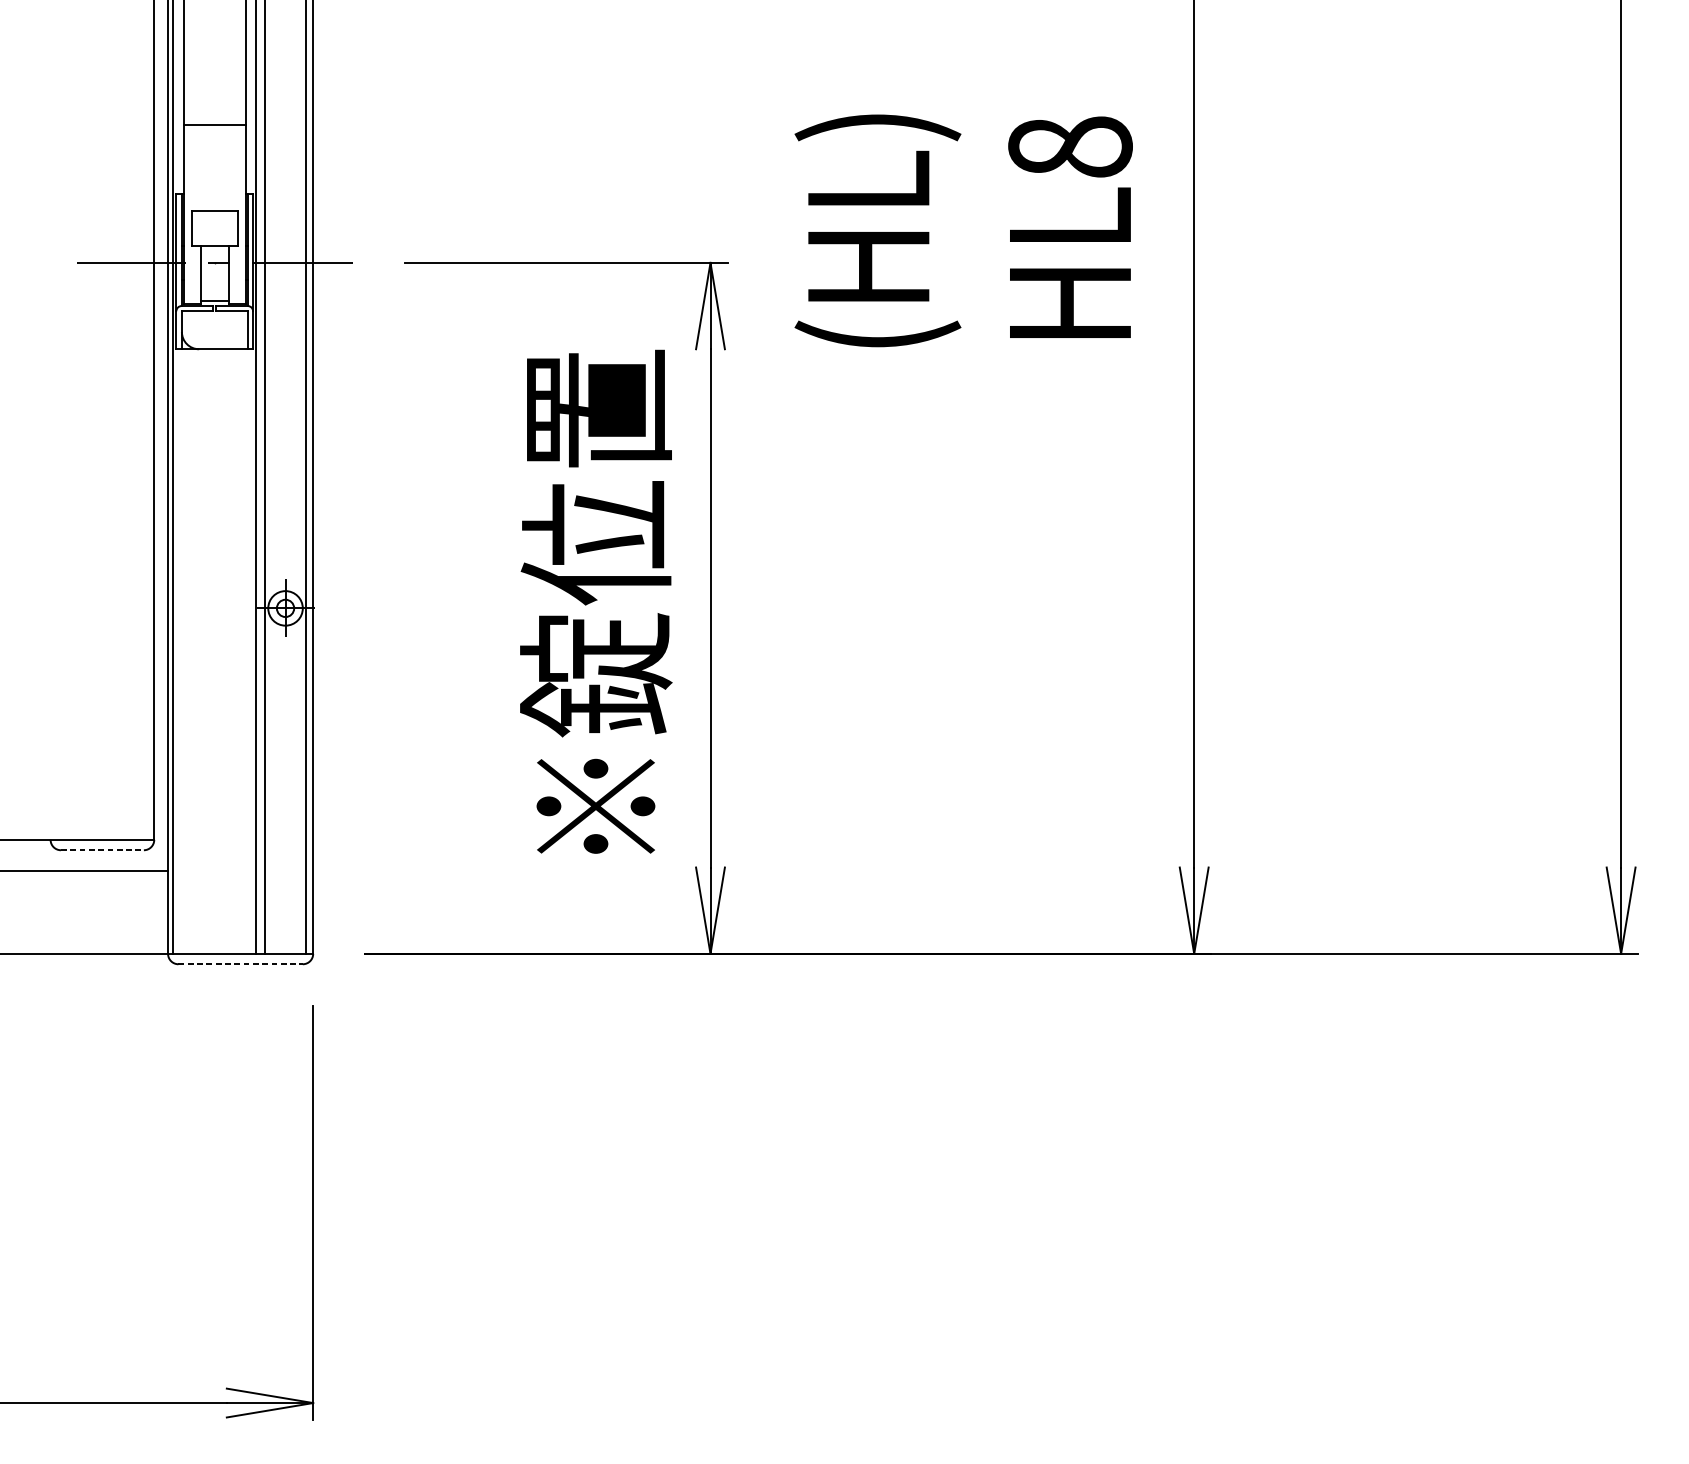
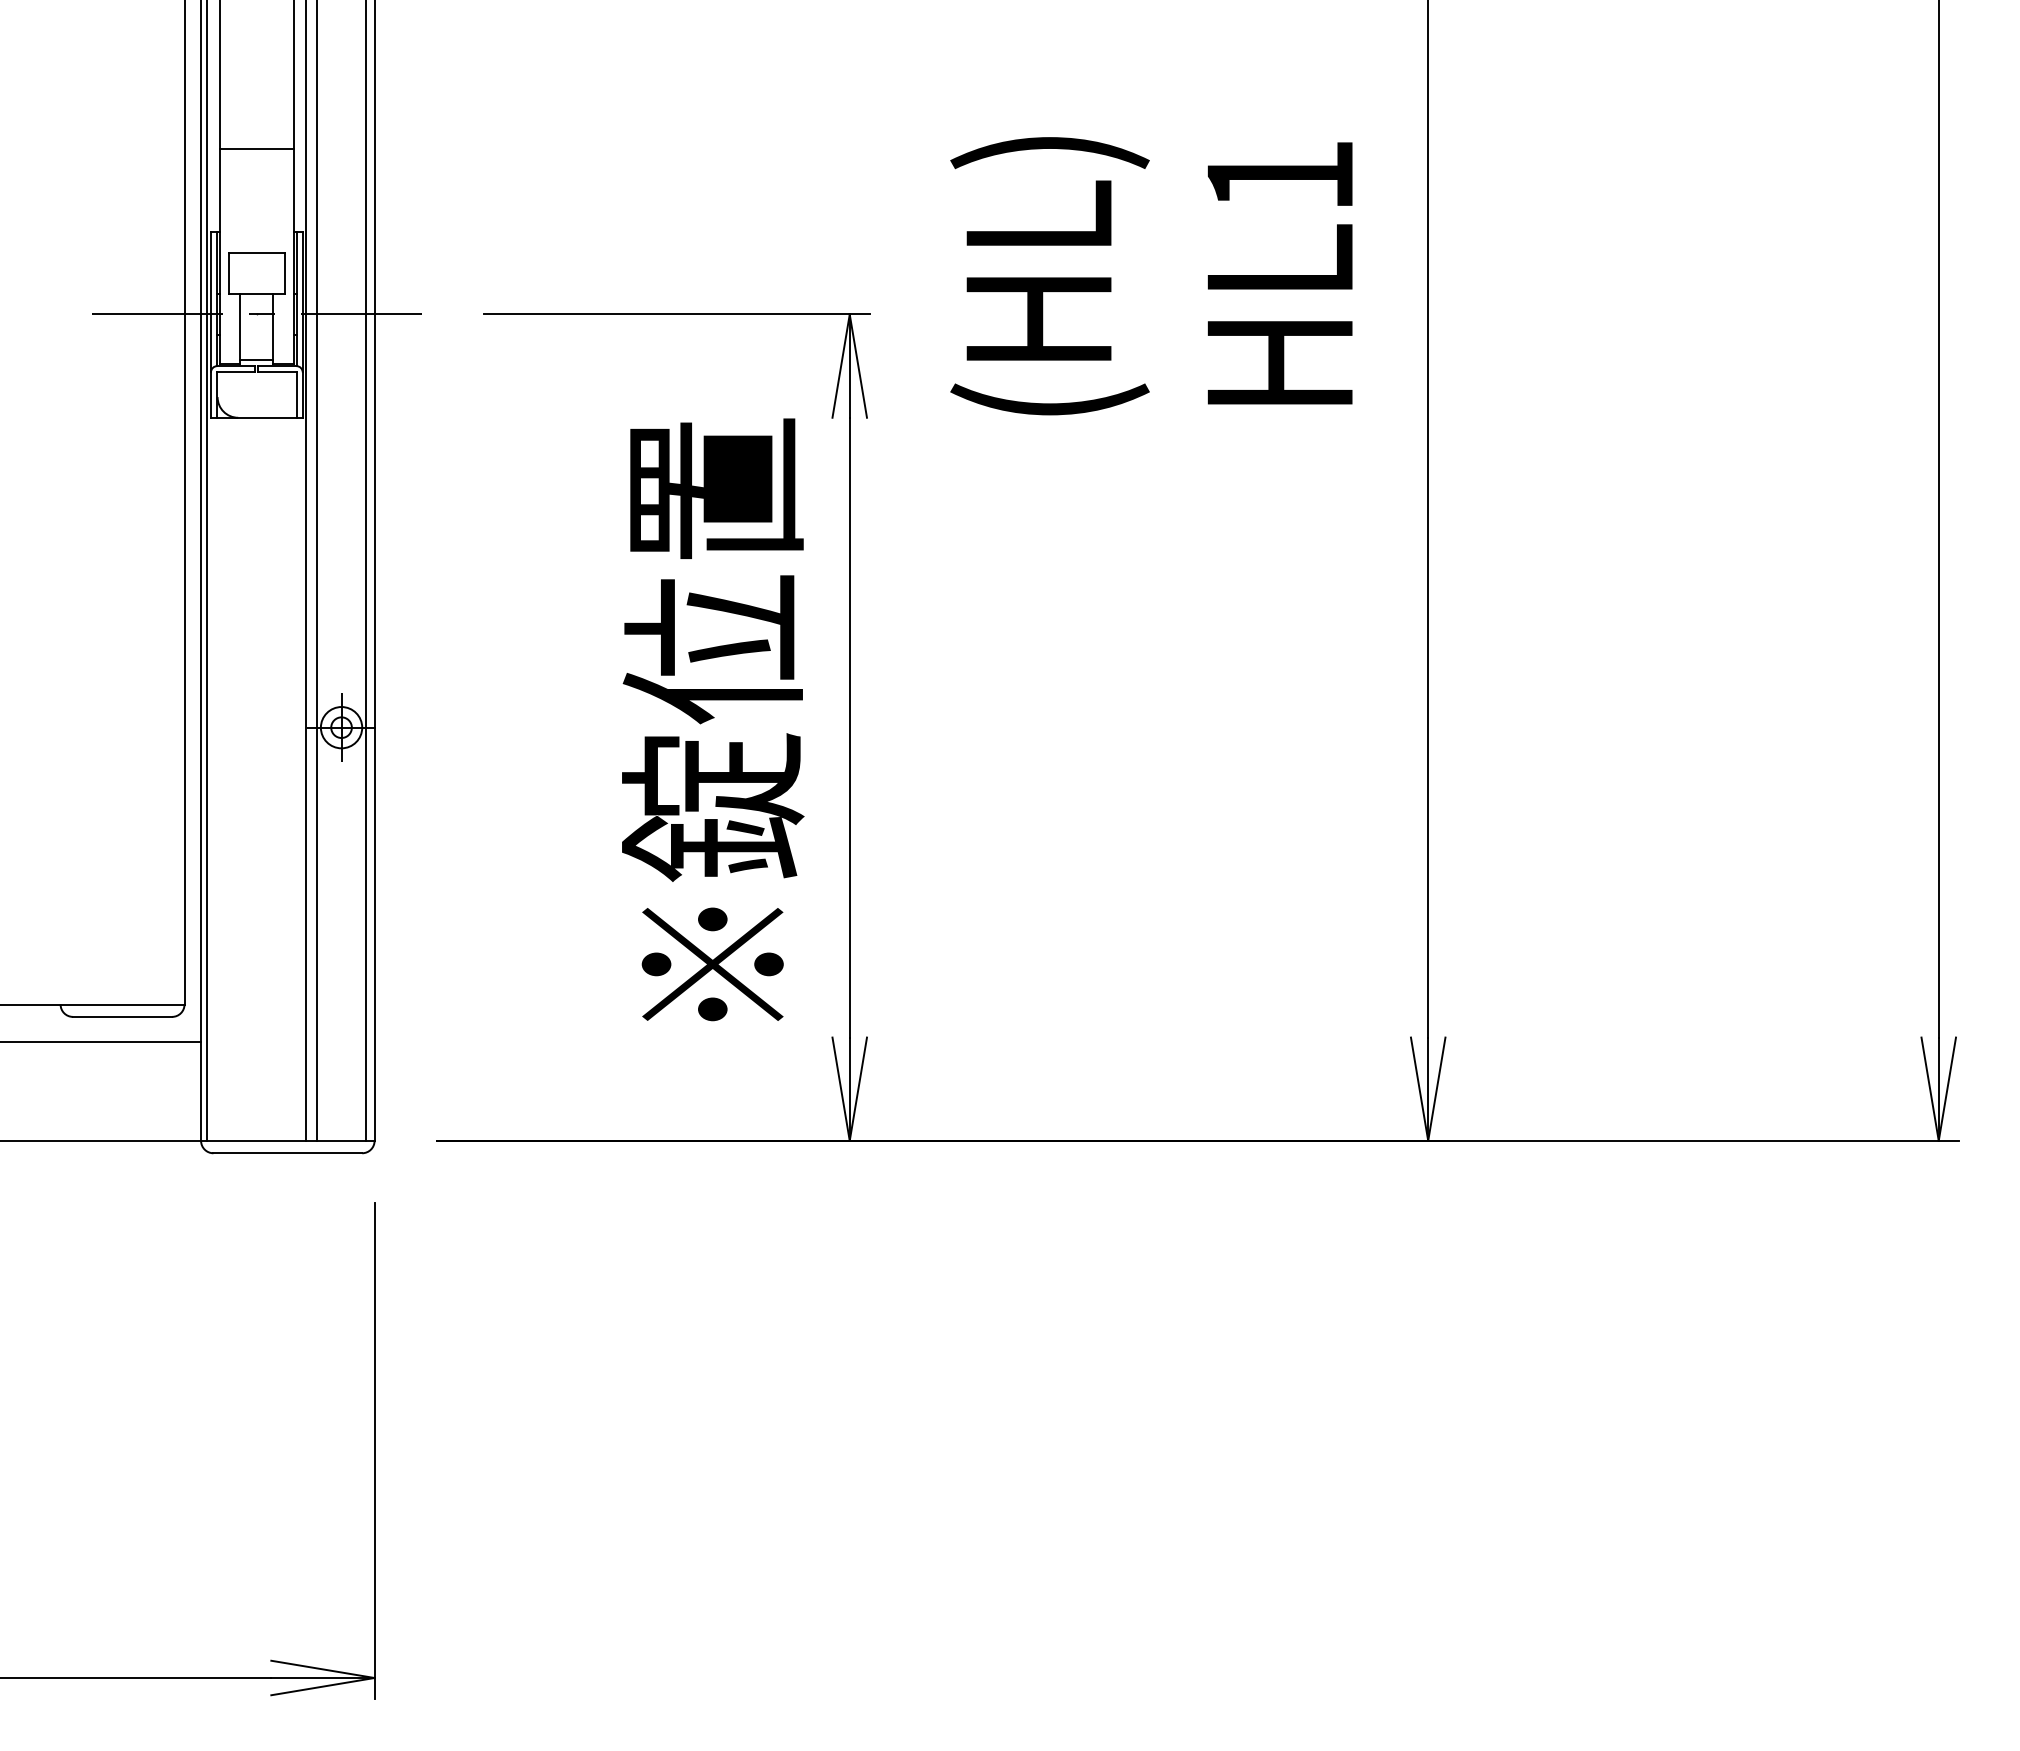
text: (1069, 146) -> (1279, 175), HL8 -> HL1
line: (102, 849) -> (122, 1016), dashed -> solid
line: (241, 964) -> (288, 1153), dashed -> solid

